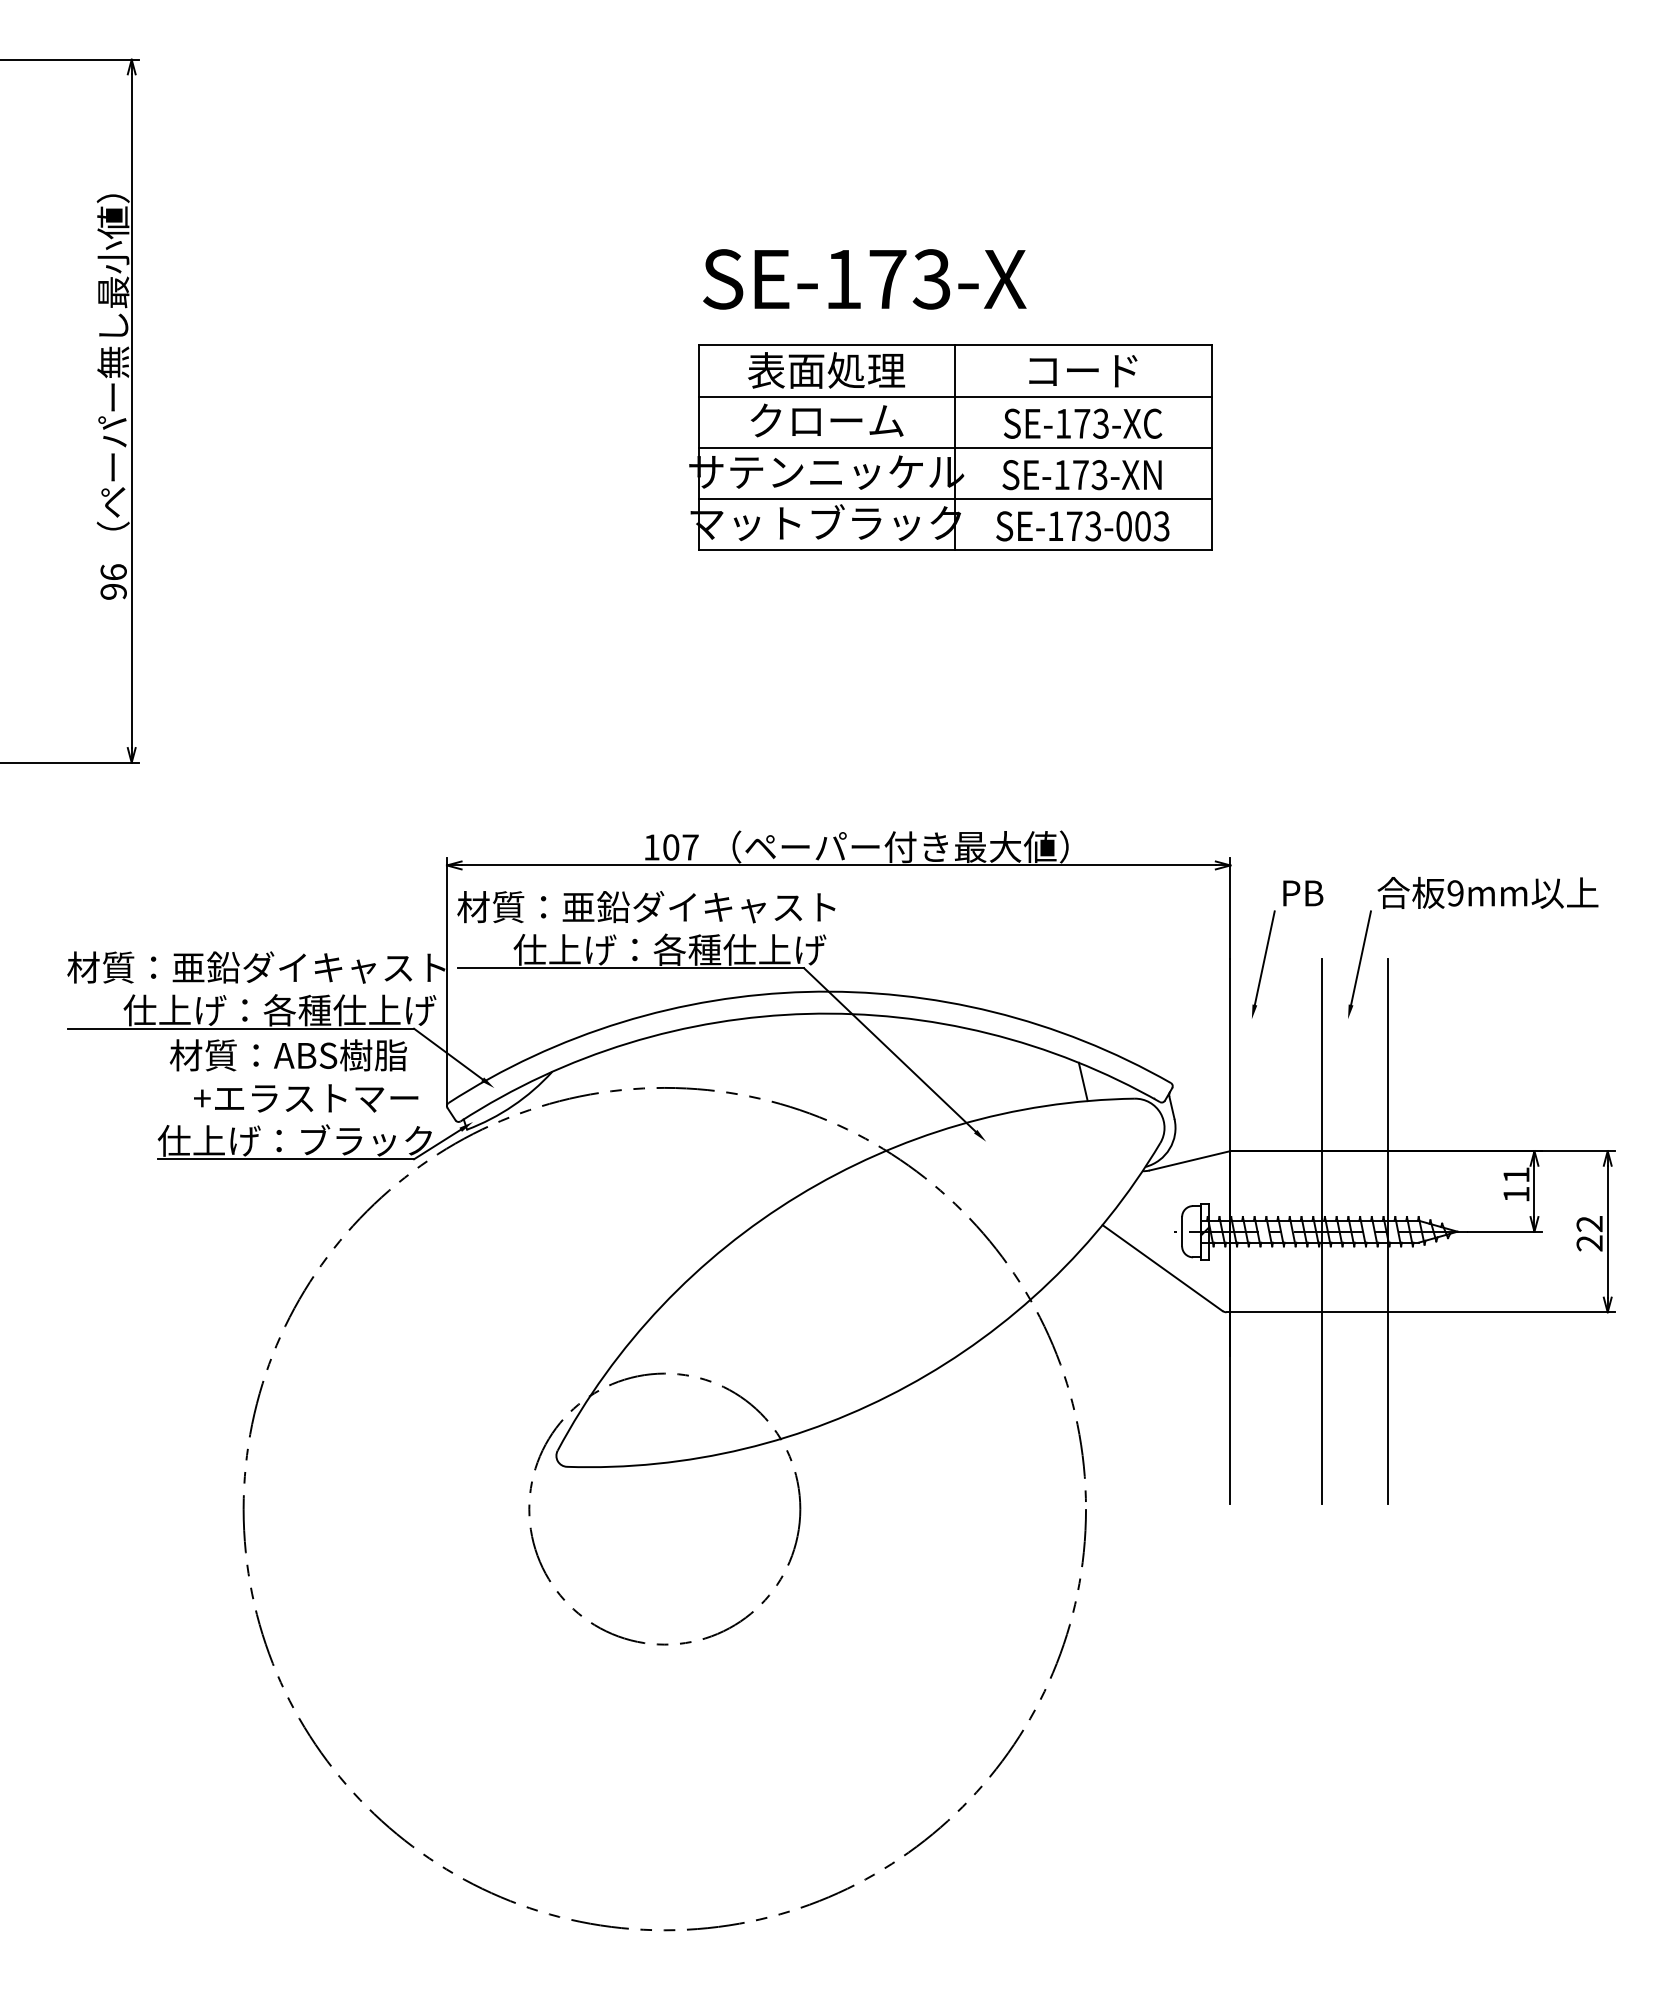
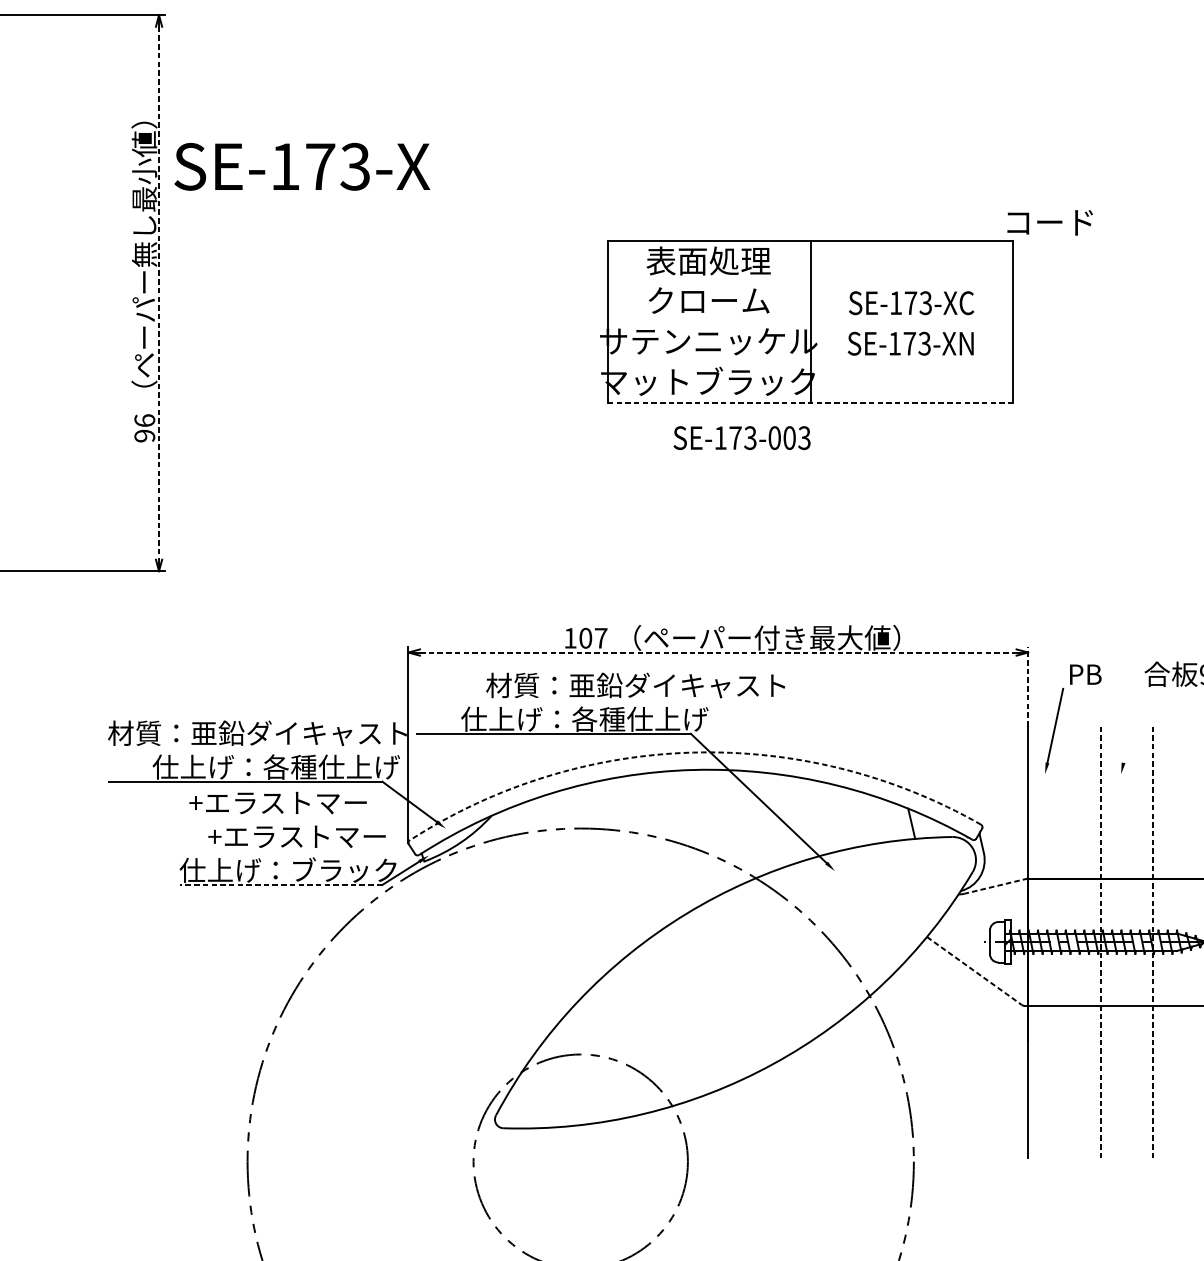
text: (864, 279) -> (302, 166), moved
text: (1083, 371) -> (1050, 223), moved
line: (955, 396) -> (810, 281), removed
line: (131, 411) -> (158, 293), solid -> dashed
line: (955, 447) -> (810, 321), removed
line: (955, 499) -> (810, 363), removed
text: (1082, 526) -> (741, 438), moved
line: (955, 550) -> (810, 403), solid -> dashed
line: (839, 865) -> (718, 652), solid -> dashed
text: (646, 907) -> (635, 685), moved
line: (1230, 908) -> (1028, 686), solid -> dashed
line: (1360, 957) -> (1131, 725), removed
arc: (807, 991) -> (693, 752), solid -> dashed
text: (288, 1055) -> (283, 802), 材質：ABS樹脂 -> +エラストマー
line: (285, 1159) -> (280, 885), solid -> dashed
line: (1190, 1160) -> (996, 885), solid -> dashed
line: (1322, 1231) -> (1100, 942), solid -> dashed
line: (1387, 1231) -> (1152, 942), solid -> dashed
line: (1162, 1268) -> (974, 971), solid -> dashed

